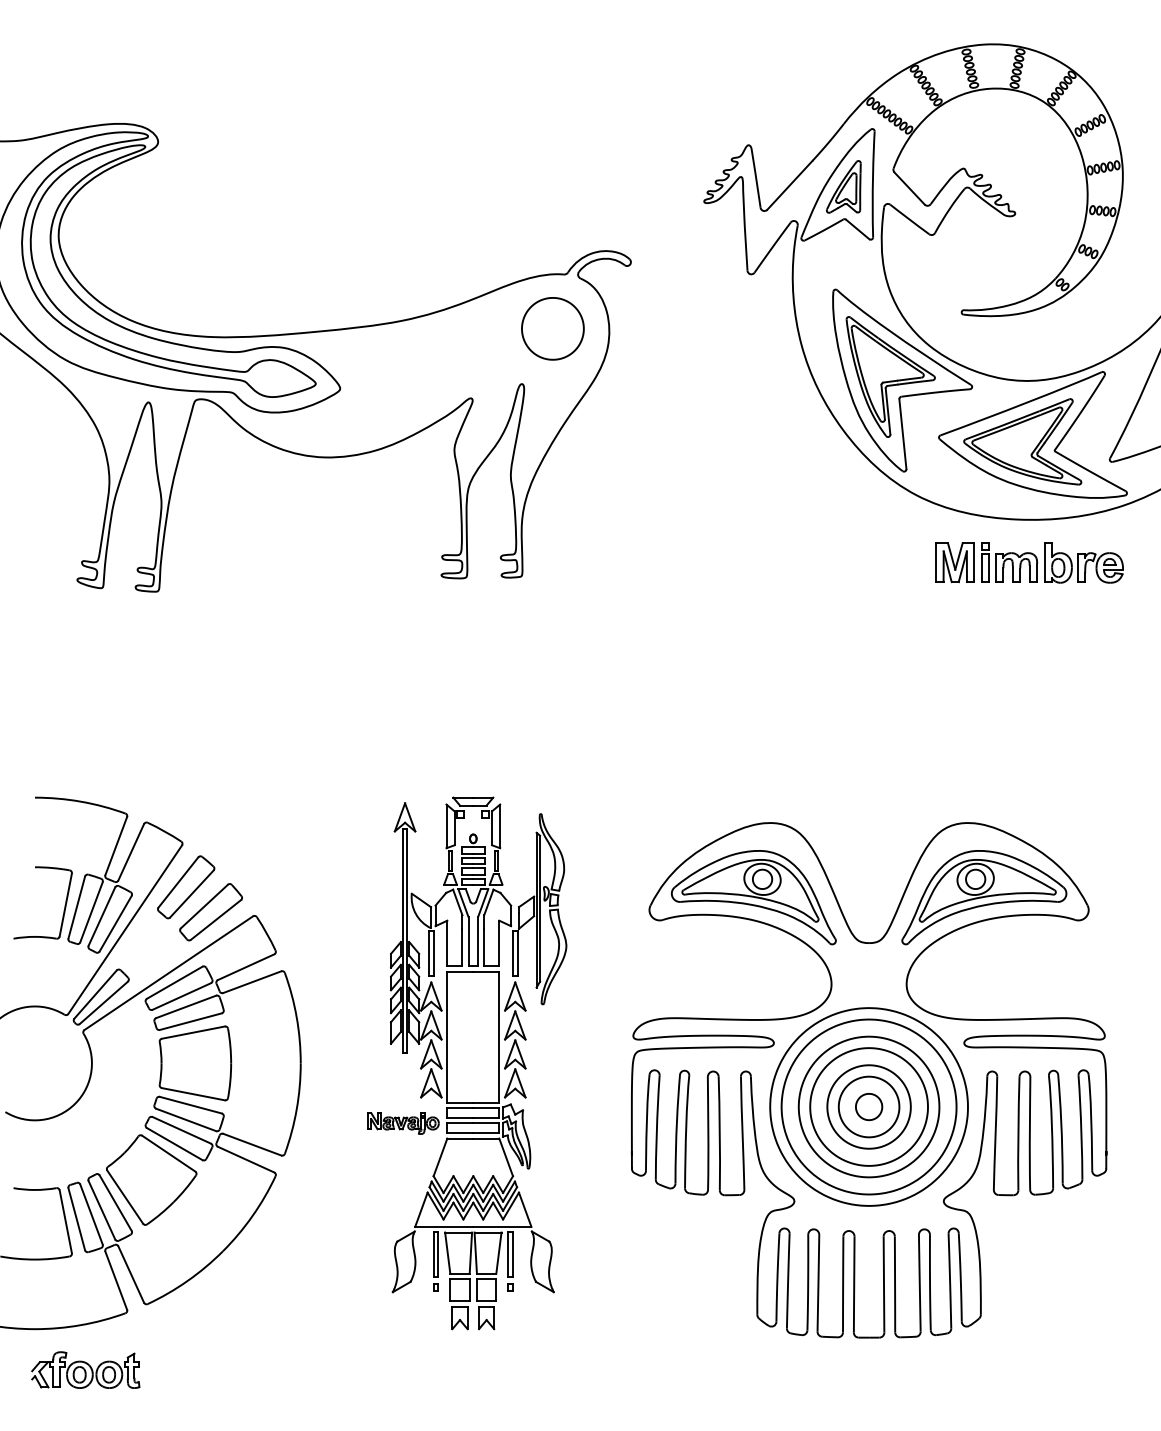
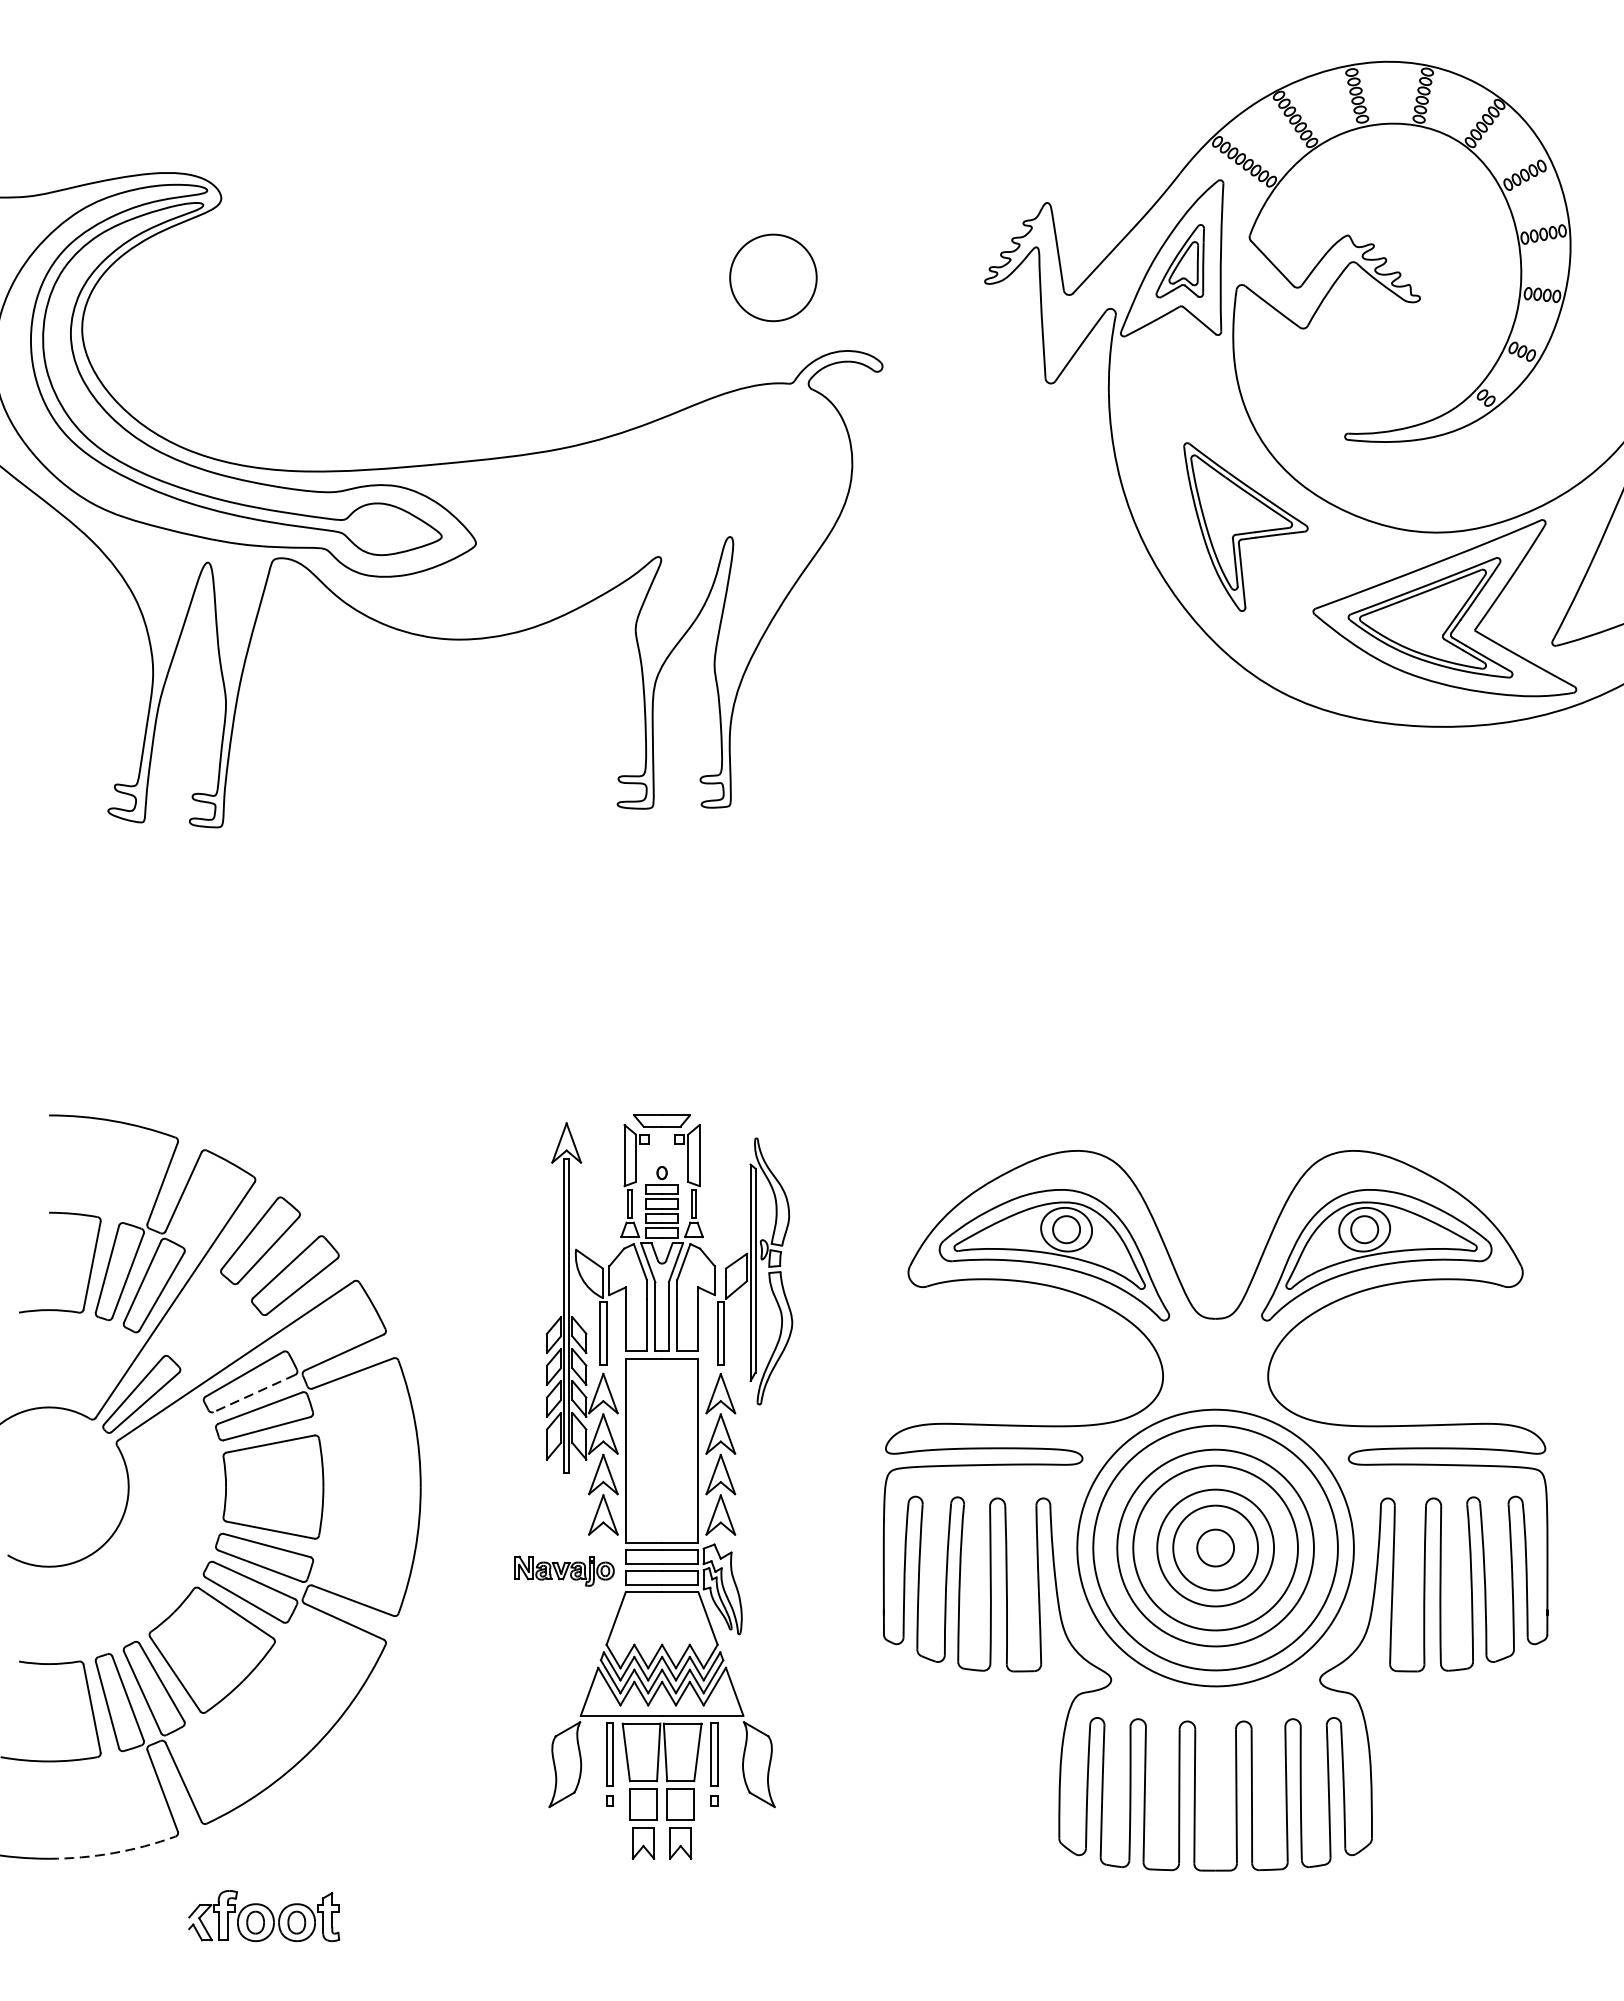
part: (552, 328) -> (772, 277), moved
part: (902, 380) -> (1262, 531), removed
part: (1029, 562) -> (1439, 786), removed
line: (181, 996) -> (253, 1393), solid -> dashed
arc: (80, 1325) -> (112, 1853), solid -> dashed
part: (85, 1369) -> (263, 1915), moved

